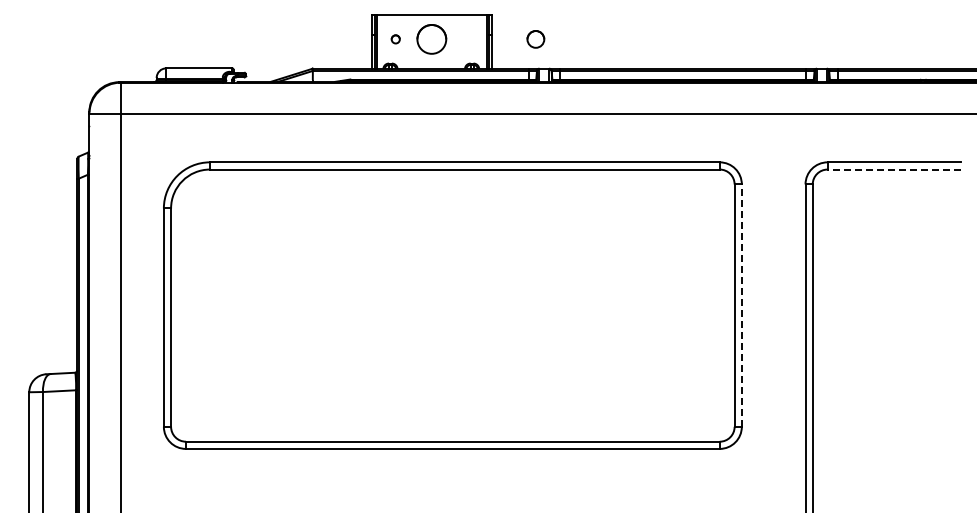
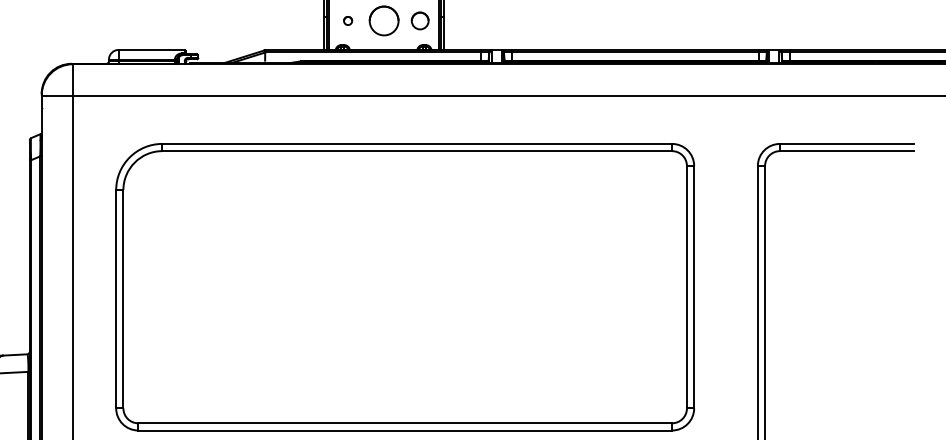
part: (535, 39) -> (419, 21), moved
line: (894, 169) -> (846, 151), dashed -> solid
line: (741, 305) -> (693, 287), dashed -> solid

